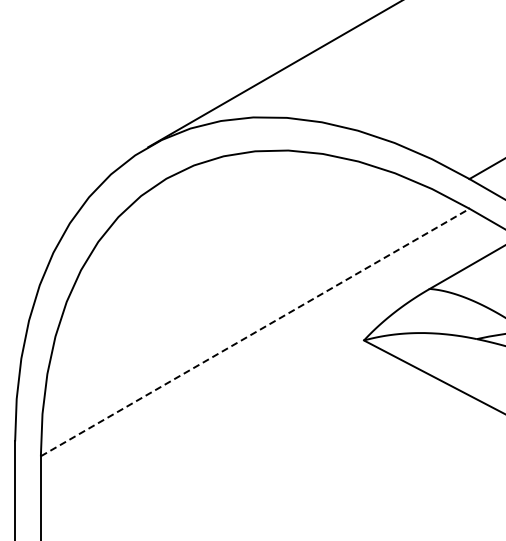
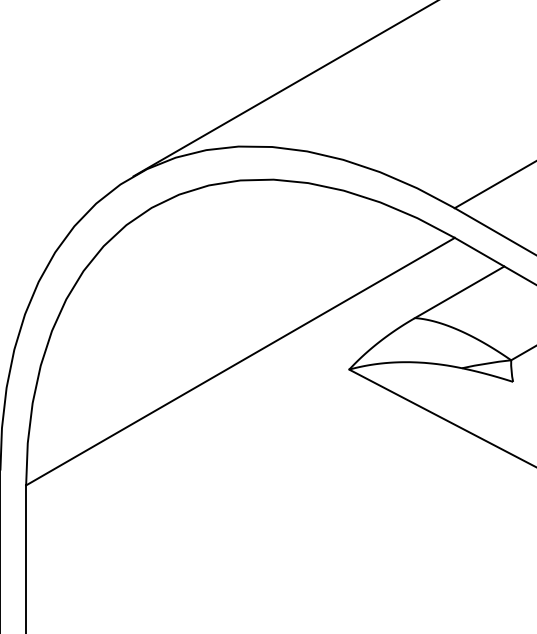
line: (255, 332) -> (240, 361), dashed -> solid

